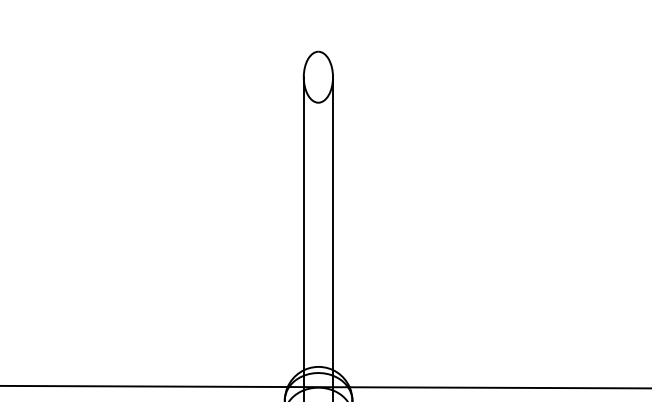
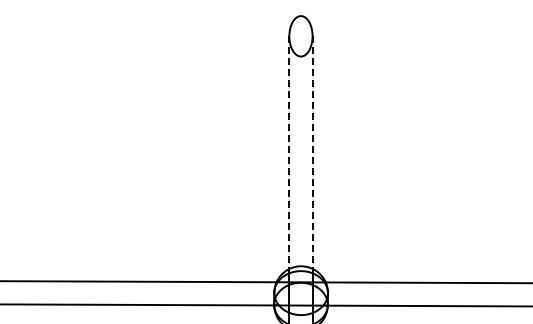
line: (303, 224) -> (289, 153), solid -> dashed
line: (332, 224) -> (312, 153), solid -> dashed

